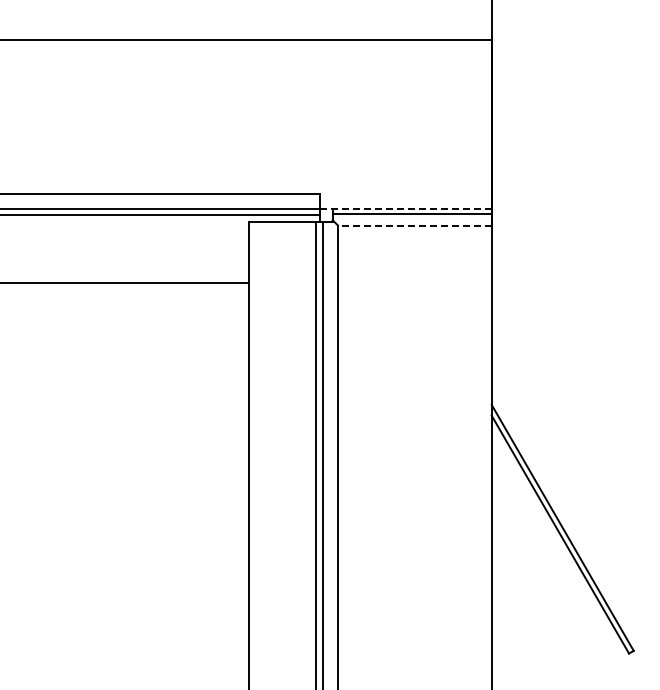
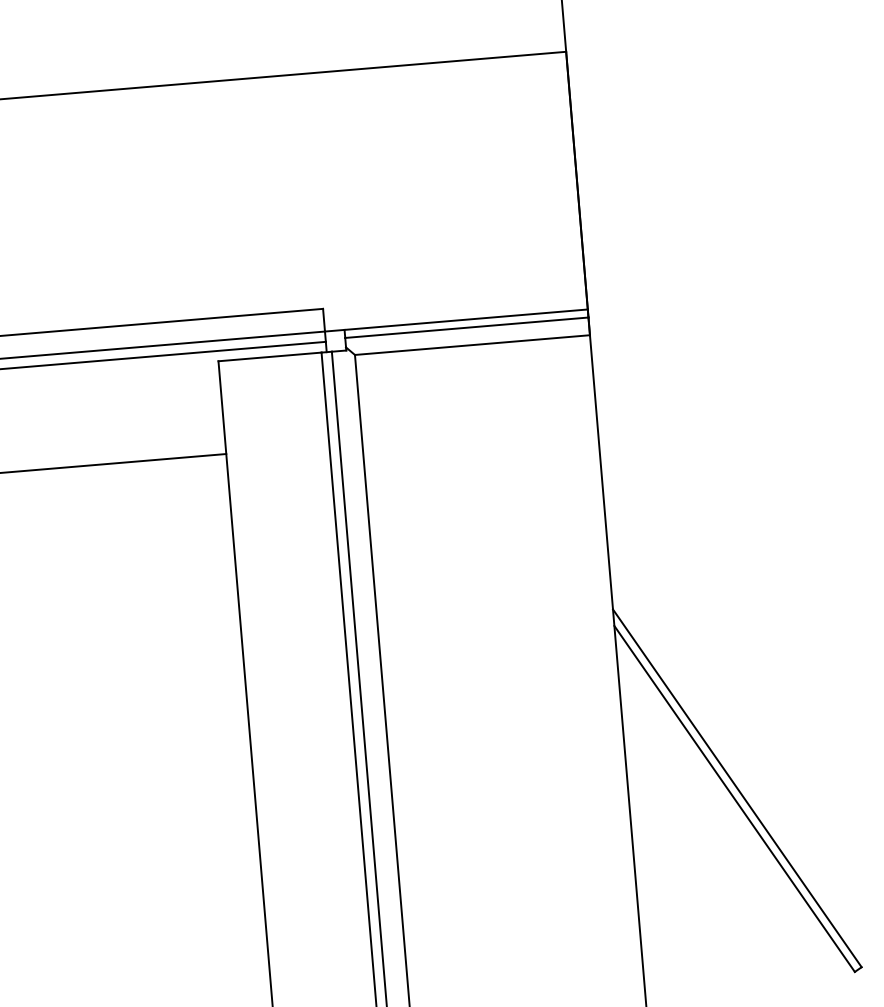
line: (405, 208) -> (455, 320), dashed -> solid
line: (414, 225) -> (471, 345), dashed -> solid

